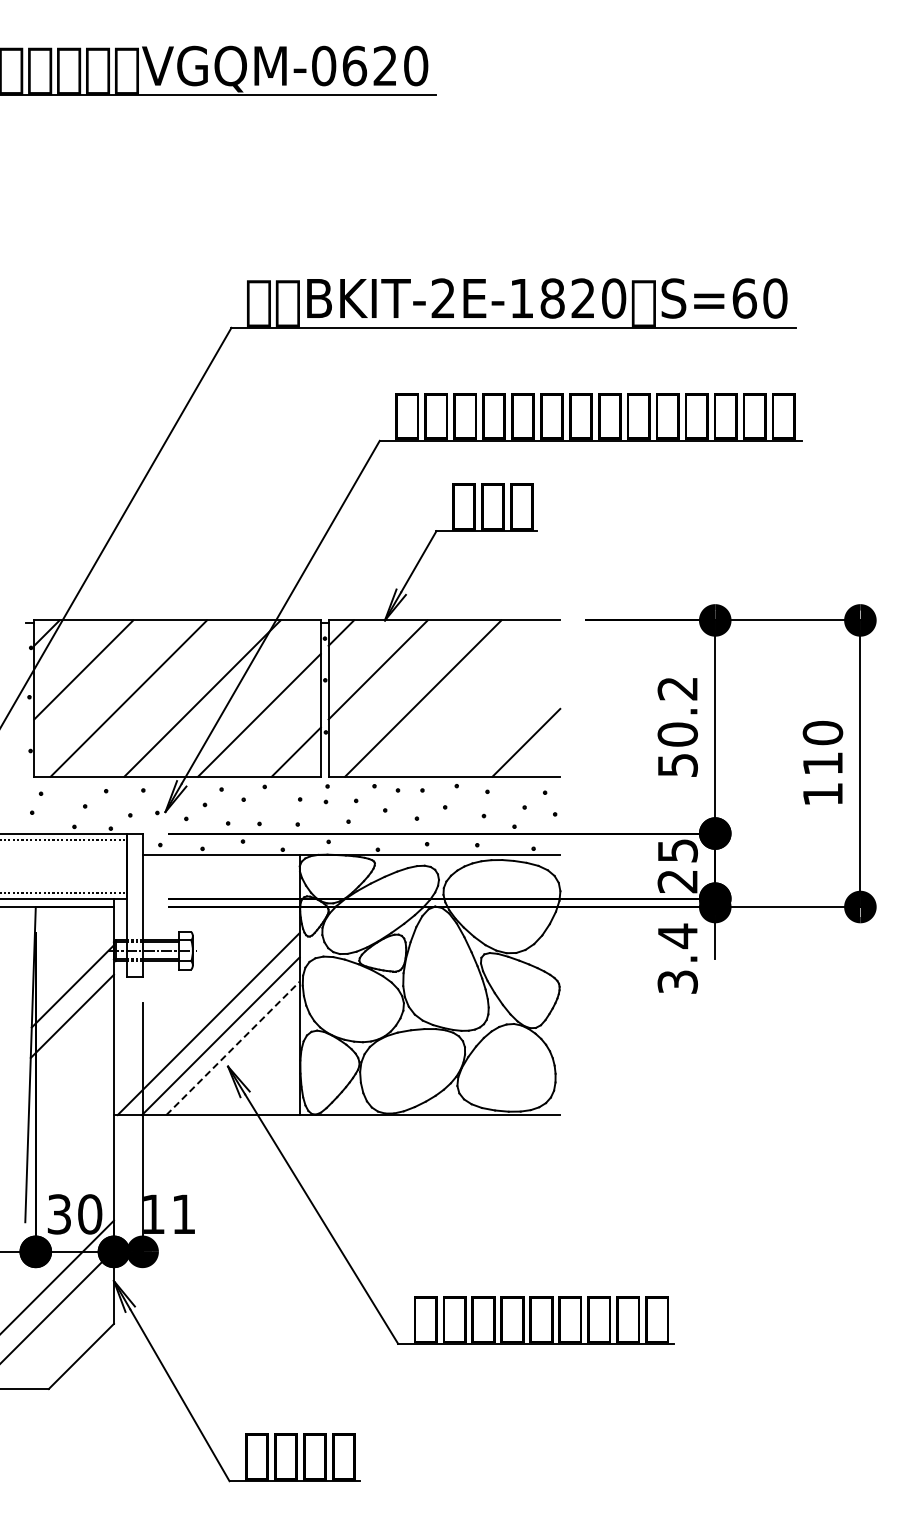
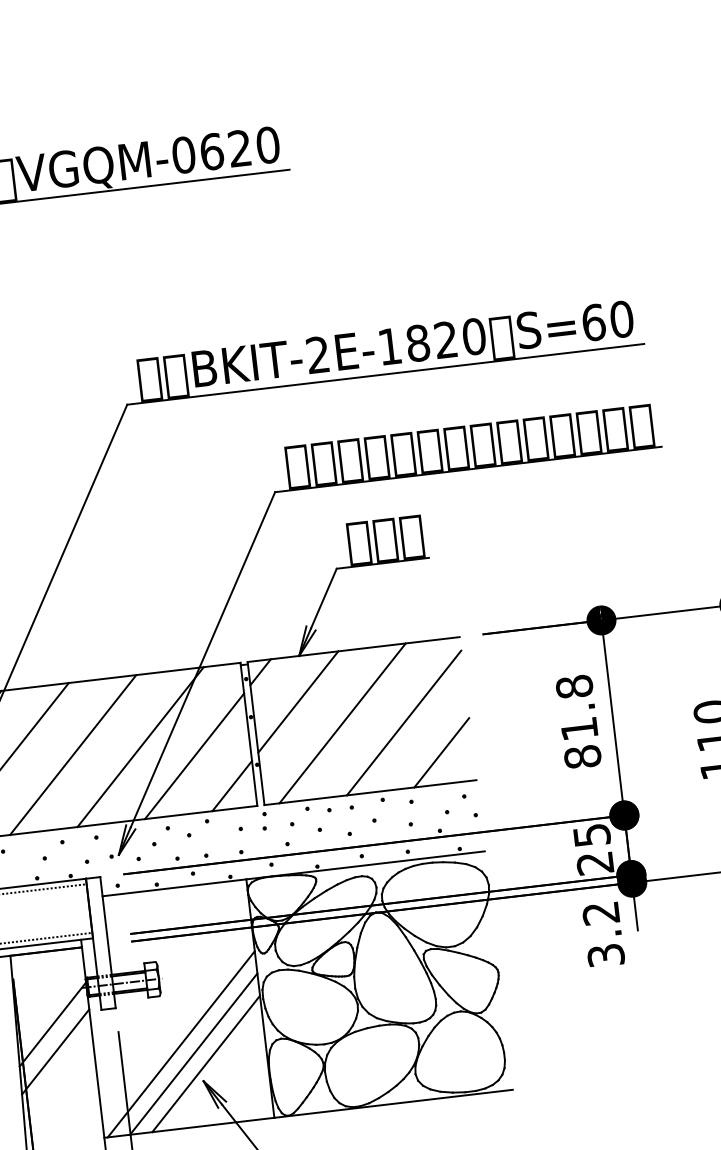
line: (489, 705) -> (404, 722), added
text: (677, 726) -> (578, 721), 50.2 -> 81.8
text: (677, 936) -> (600, 913), 3.4 -> 3.2
line: (233, 1048) -> (206, 1064), dashed -> solid

